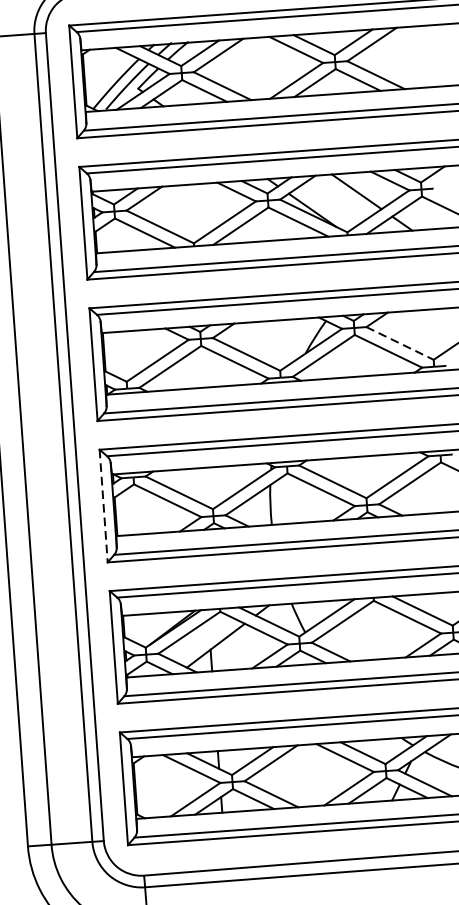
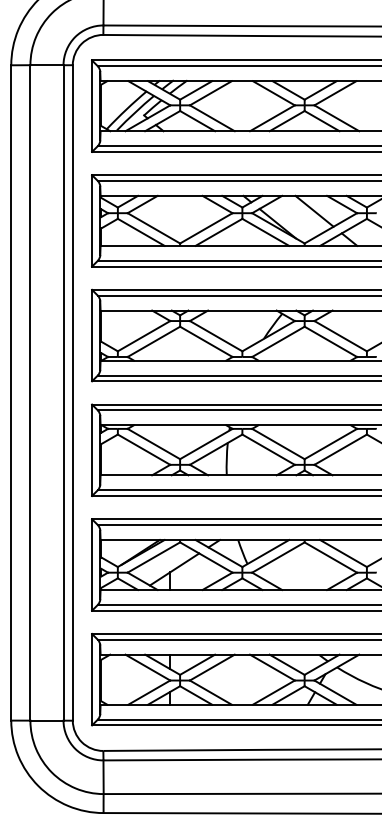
line: (401, 343) -> (341, 336), dashed -> solid
line: (104, 506) -> (92, 450), dashed -> solid

